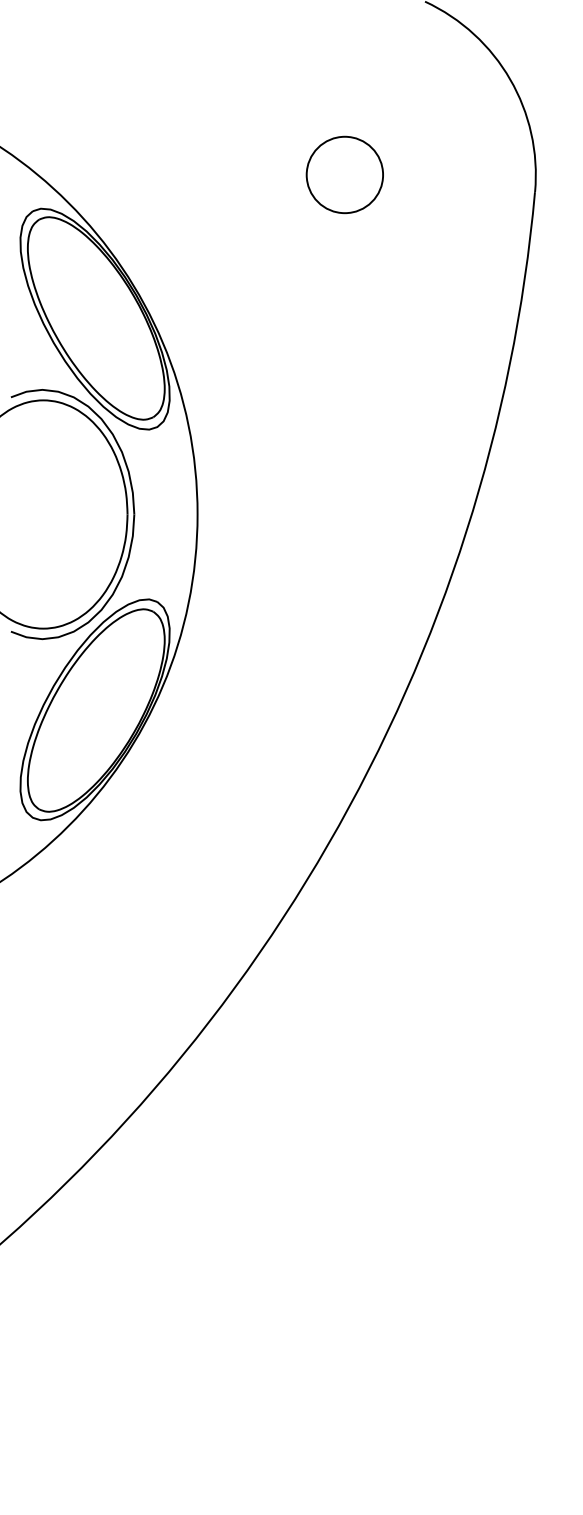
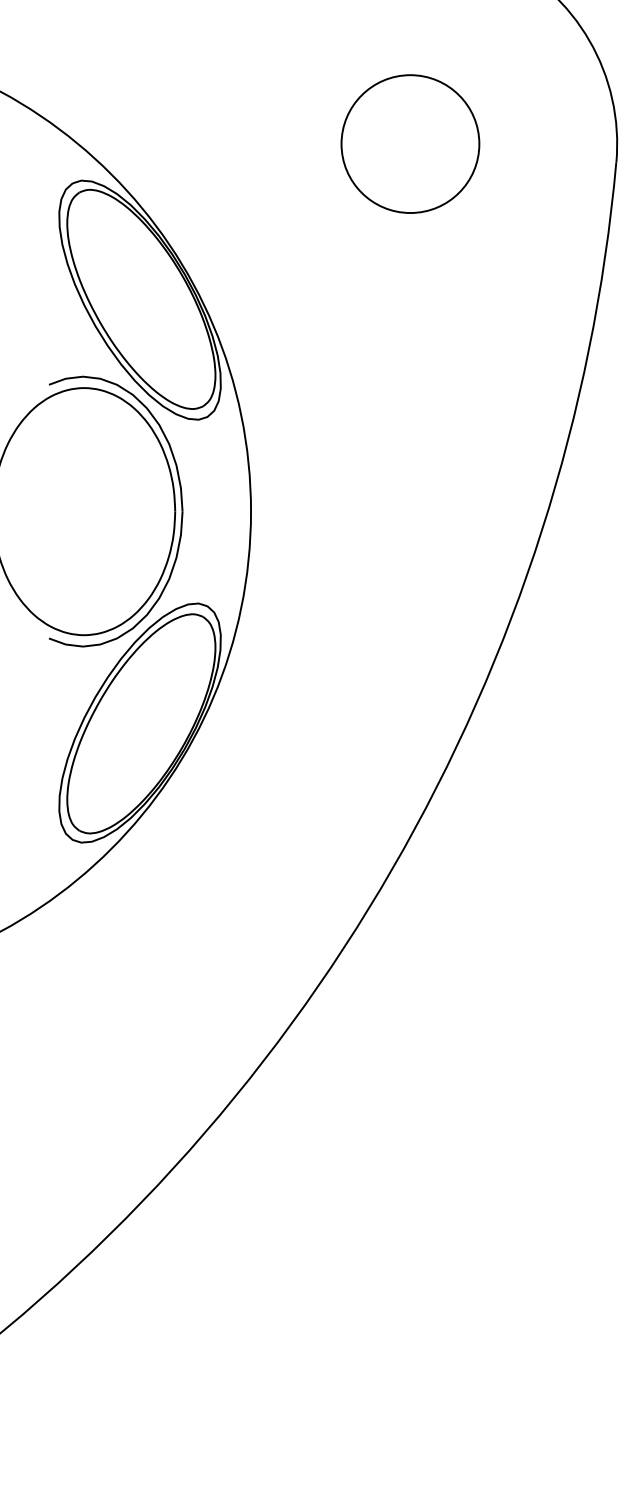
circle: (344, 174) -> (410, 143), size x1.67

